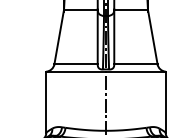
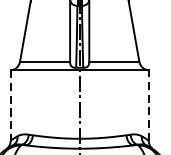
line: (165, 101) -> (148, 104), solid -> dashed
line: (46, 102) -> (10, 106), solid -> dashed

